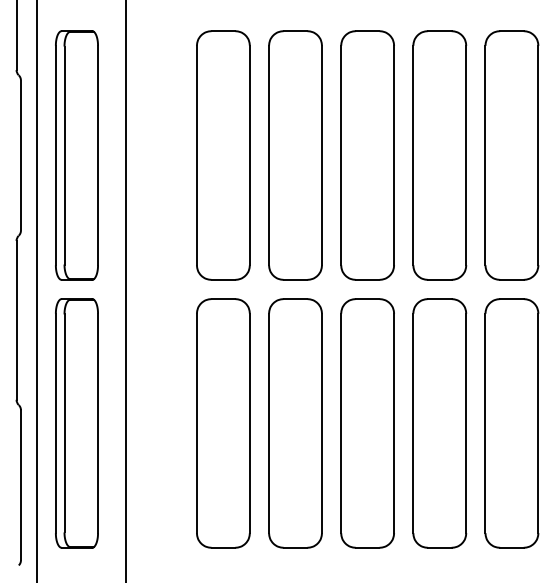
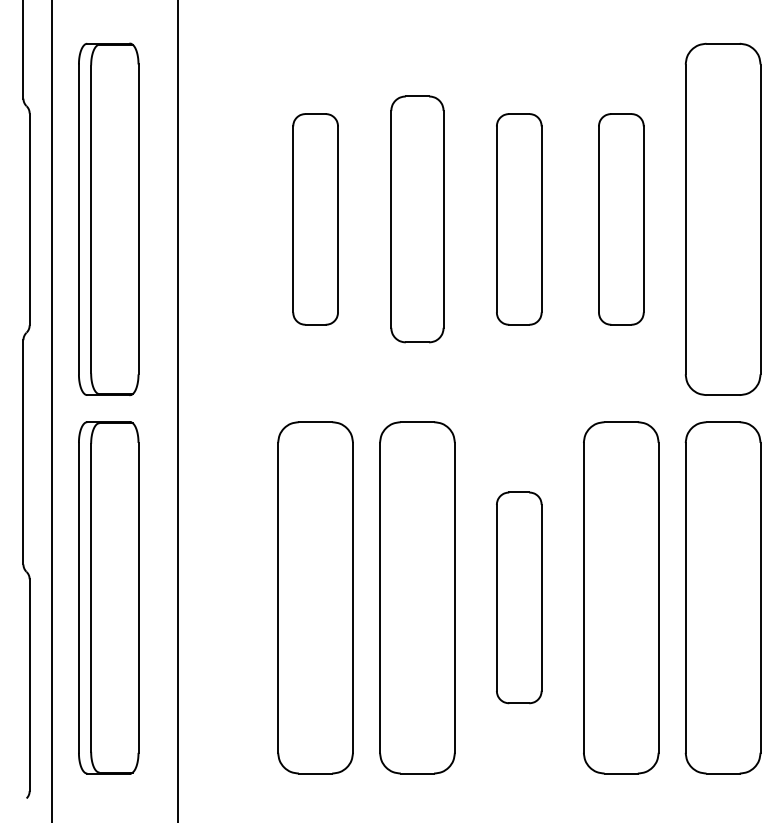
part: (223, 155) -> (315, 219), size x0.6
part: (295, 155) -> (417, 219), size x0.7
part: (367, 155) -> (519, 219), size x0.6
part: (439, 155) -> (620, 219), size x0.6
part: (367, 423) -> (519, 597), size x0.6

